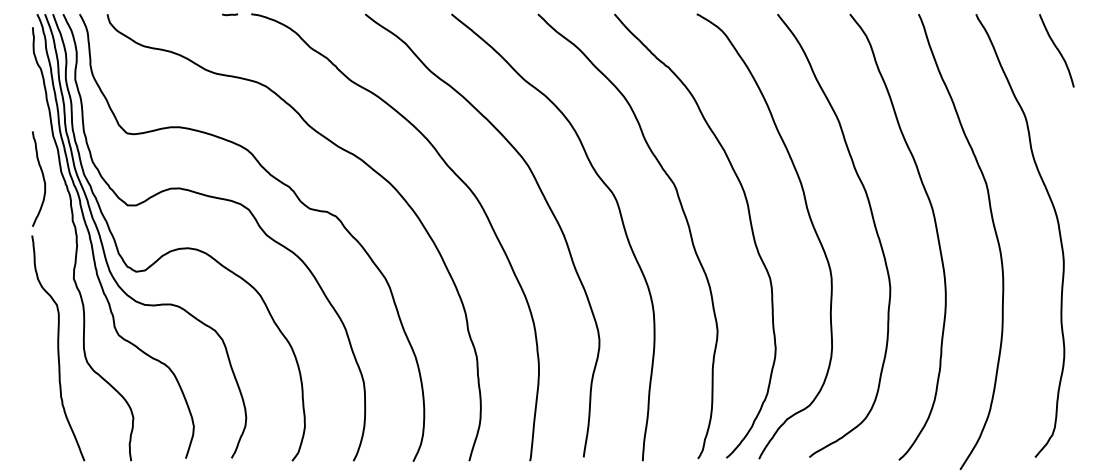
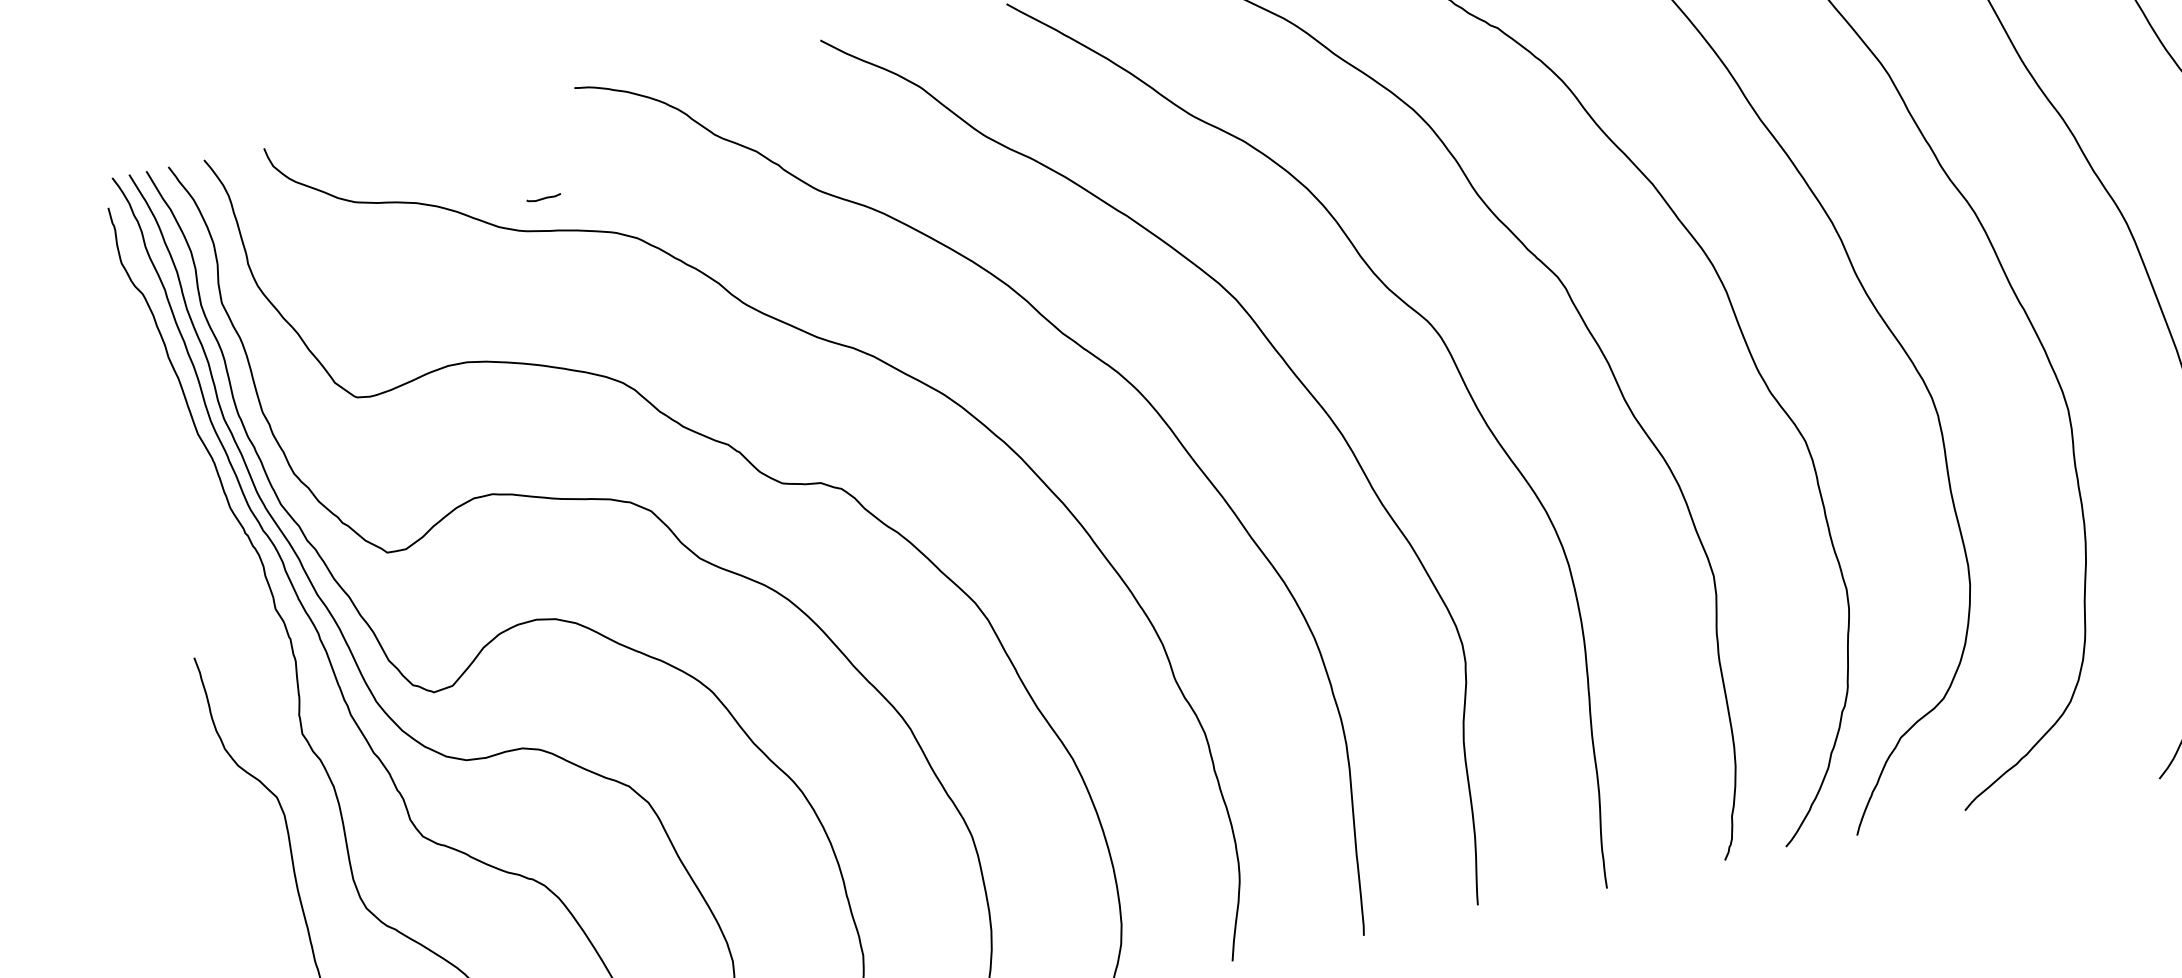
line: (230, 14) -> (544, 197), moved
curve: (42, 177) -> (192, 528), removed

